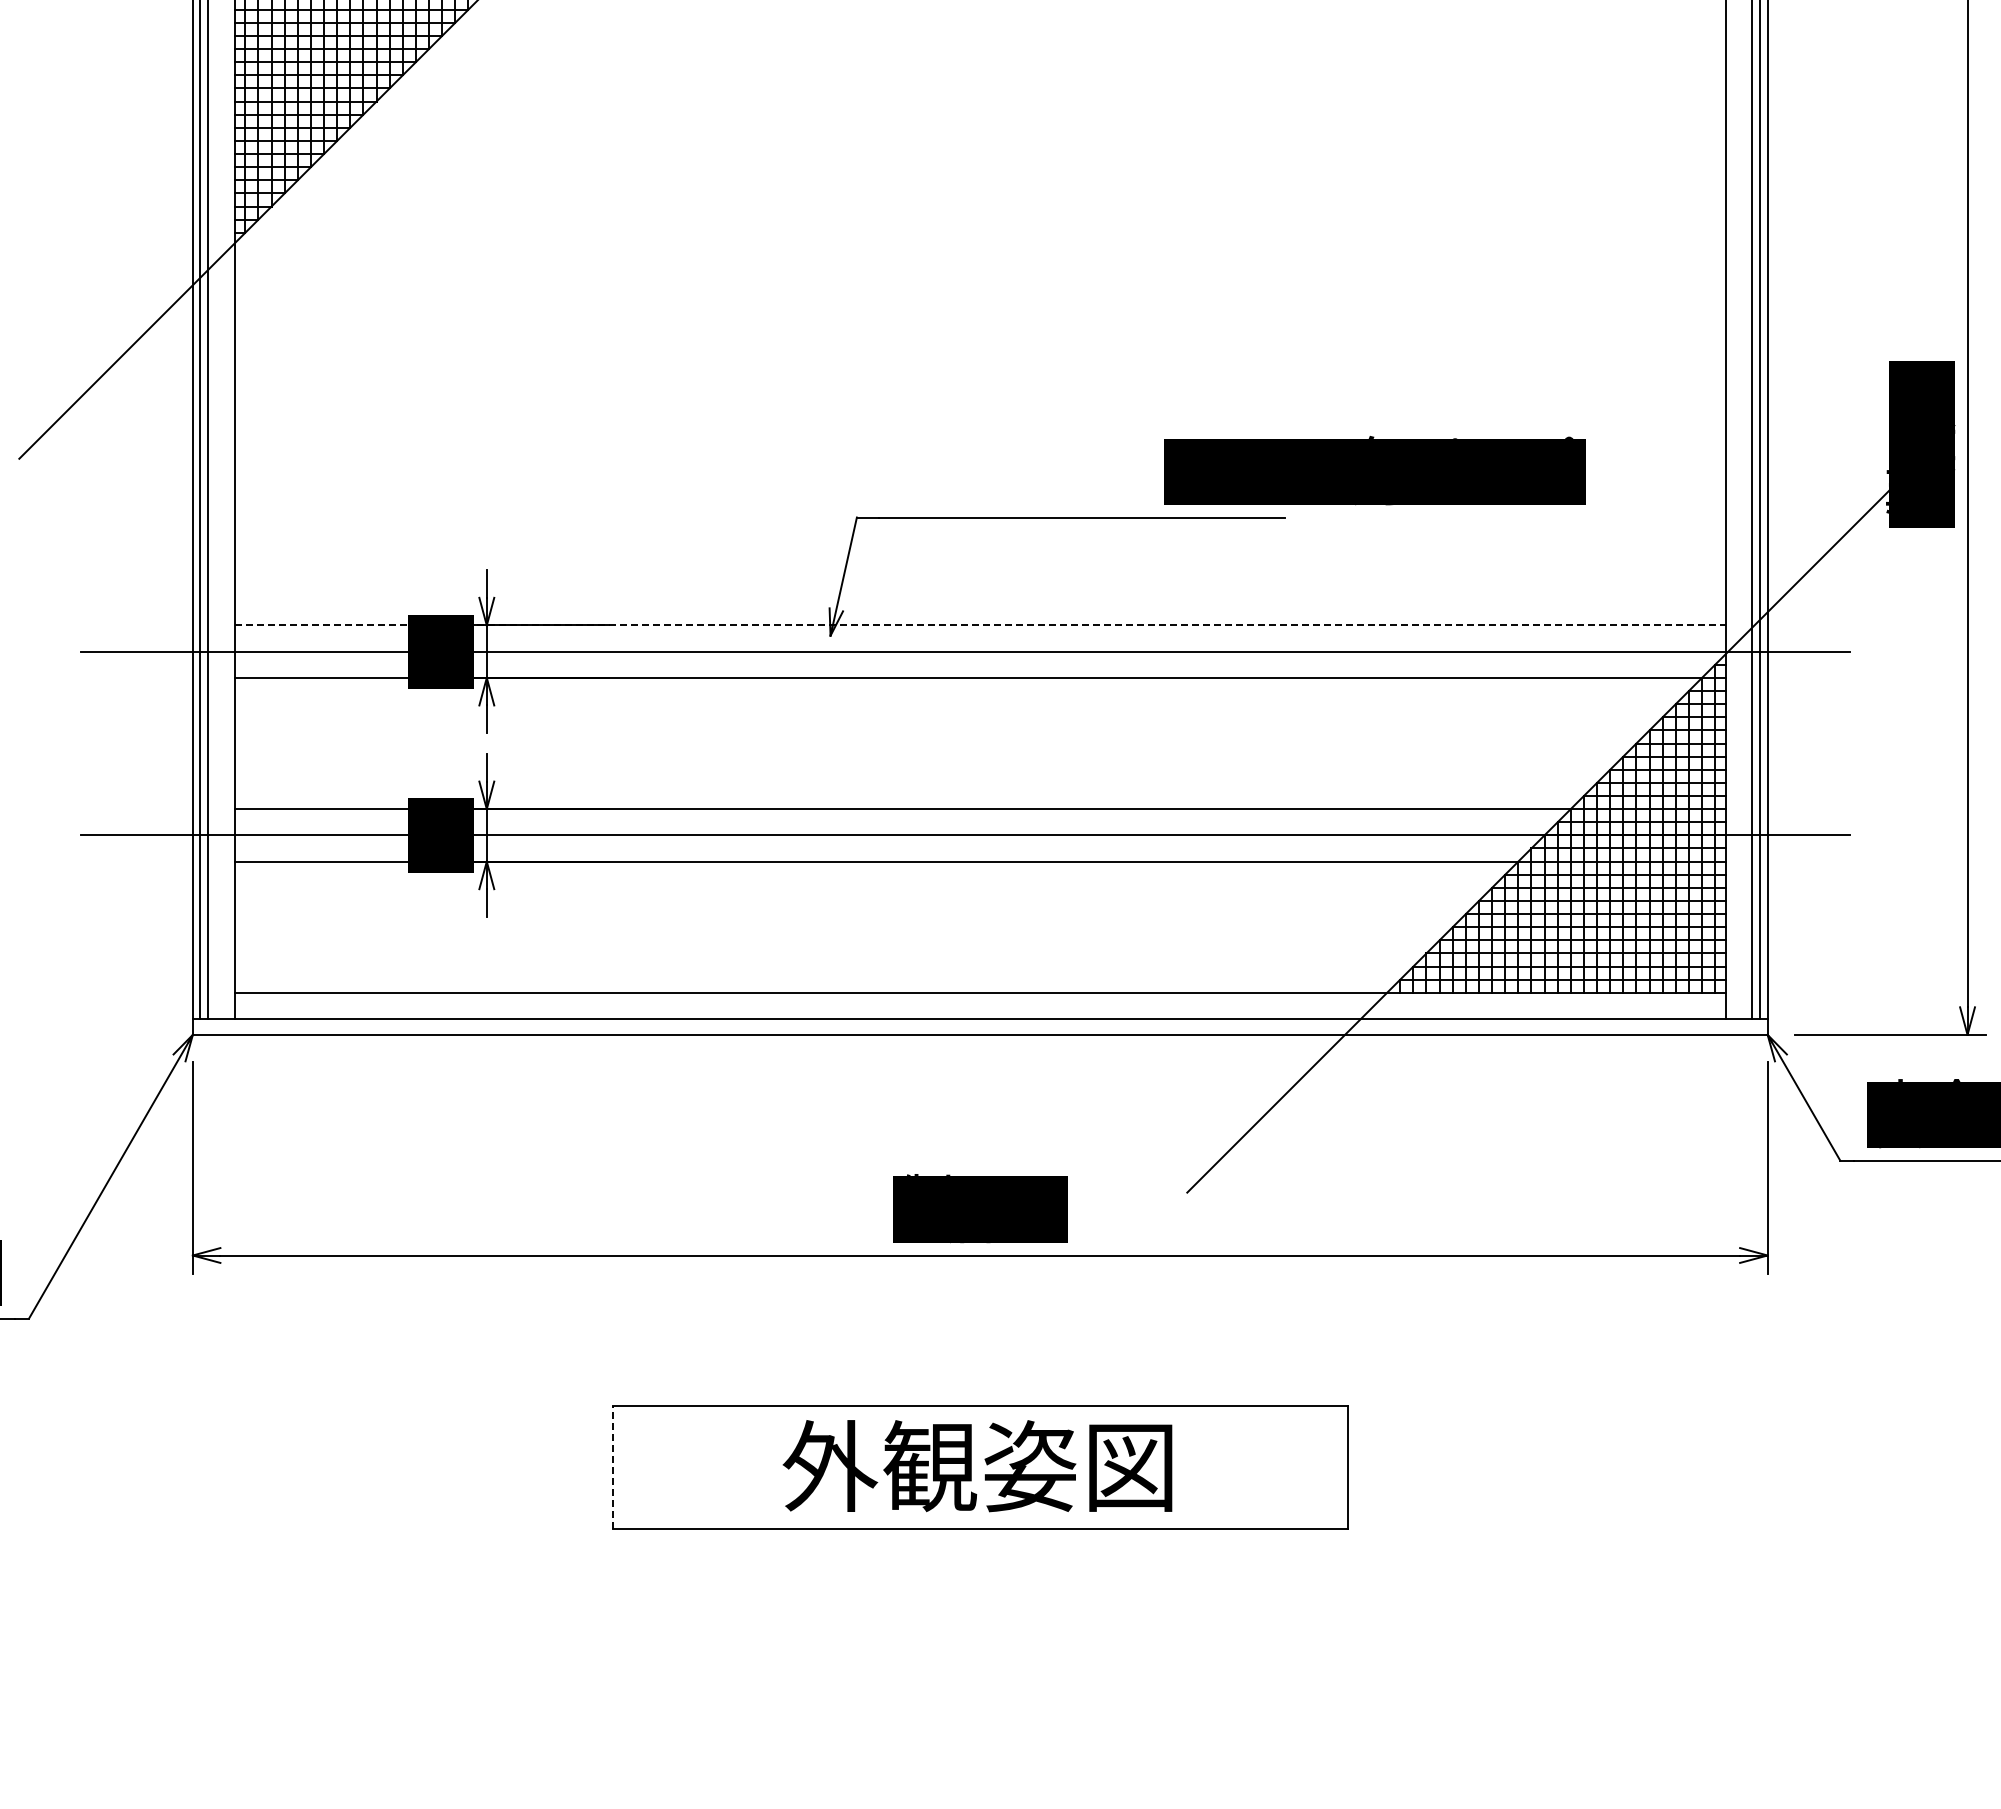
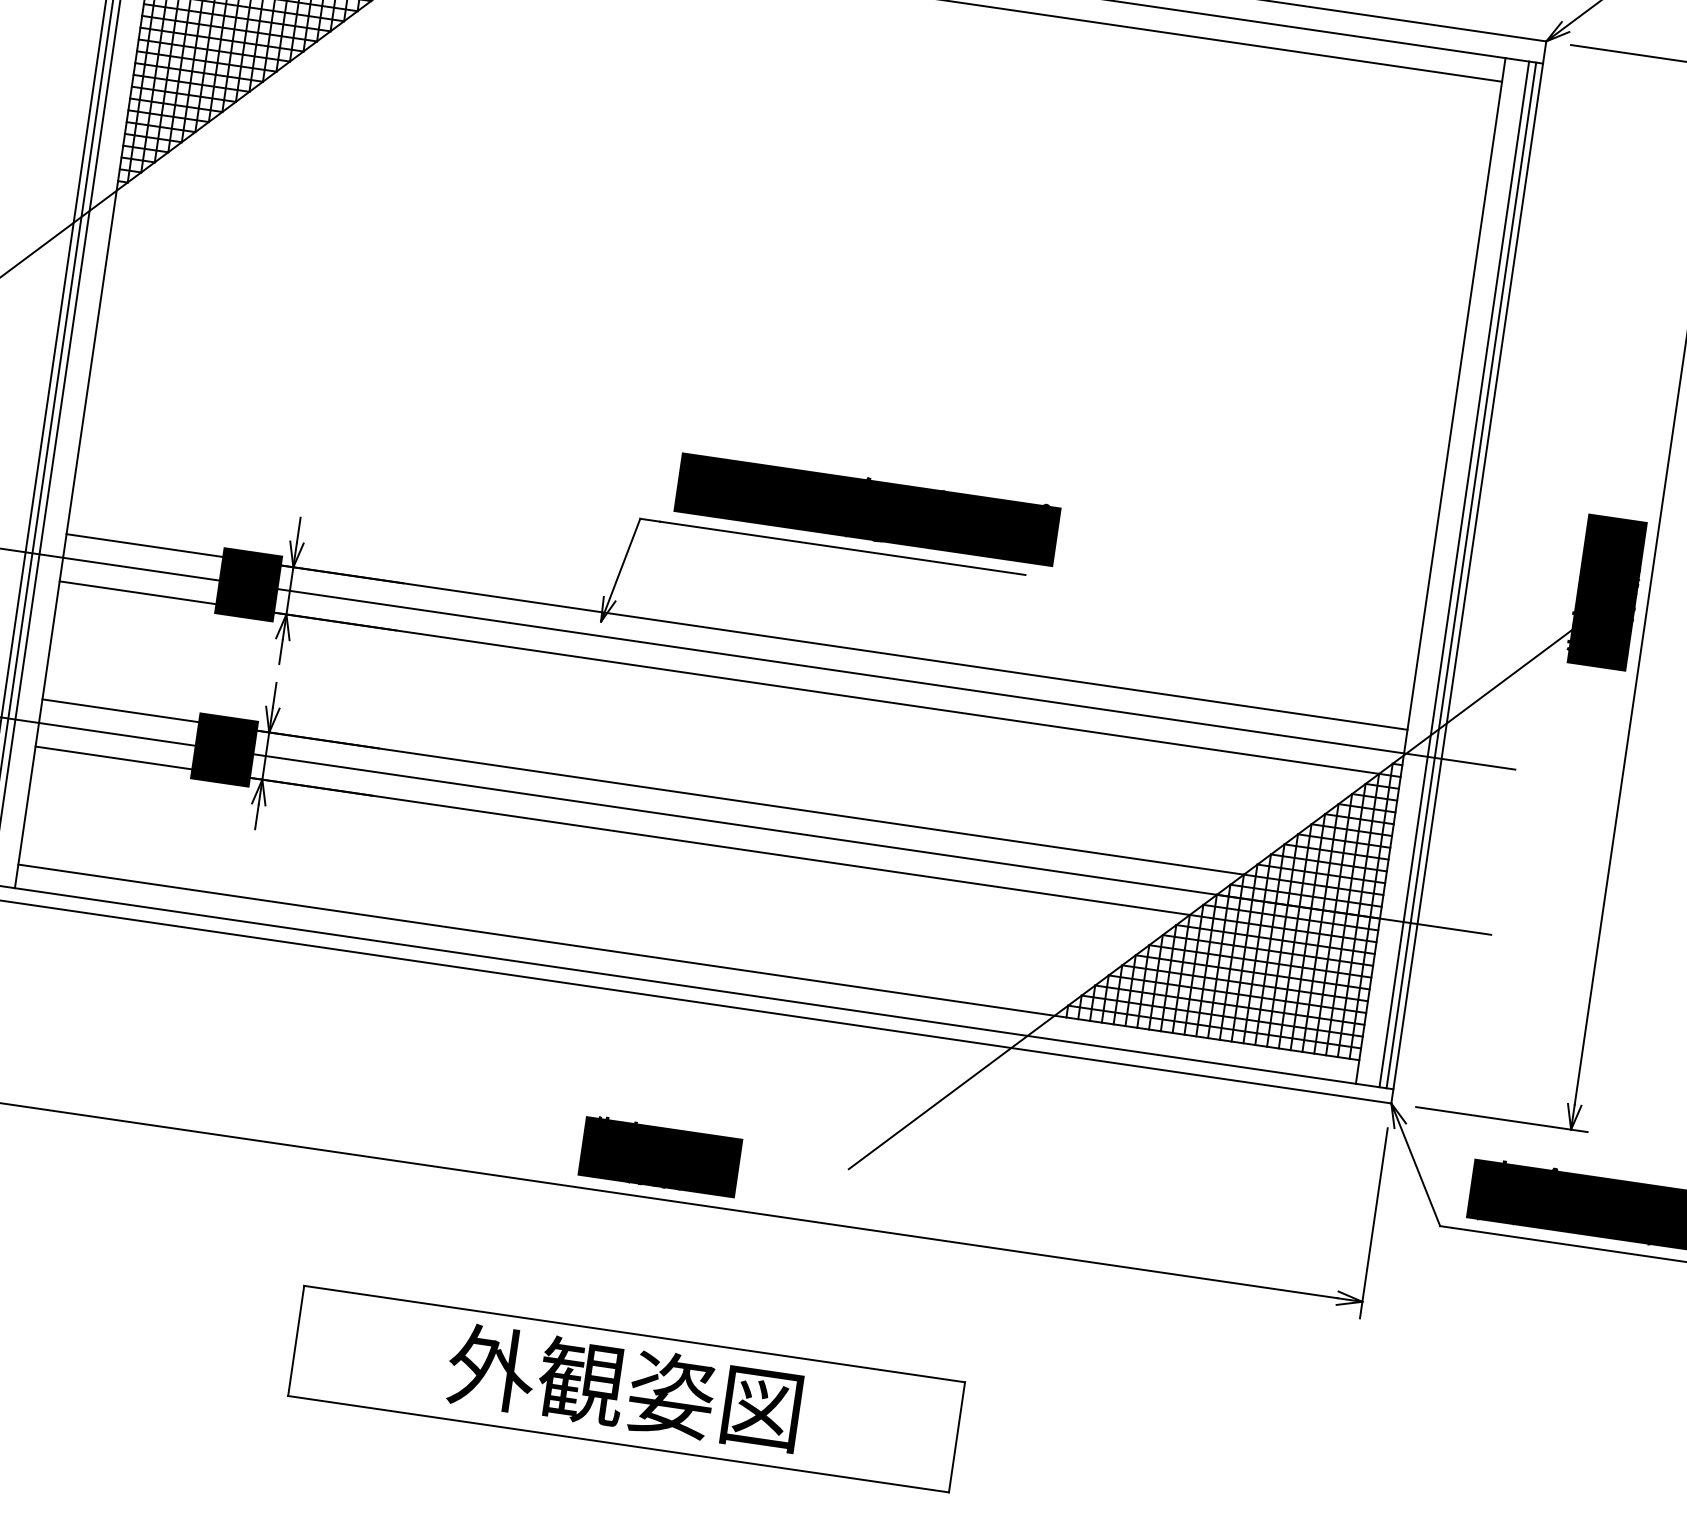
text: (1374, 470) -> (867, 508), moved
line: (980, 625) -> (737, 632), dashed -> solid
line: (612, 1466) -> (296, 1340), dashed -> solid

